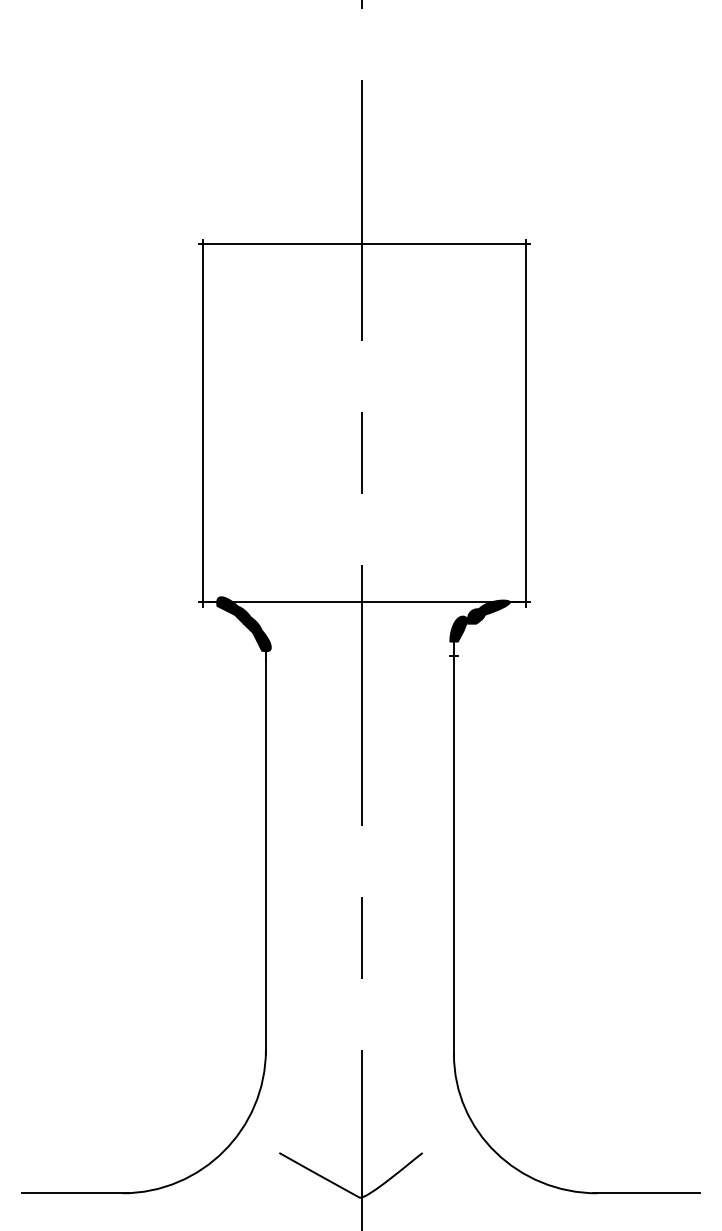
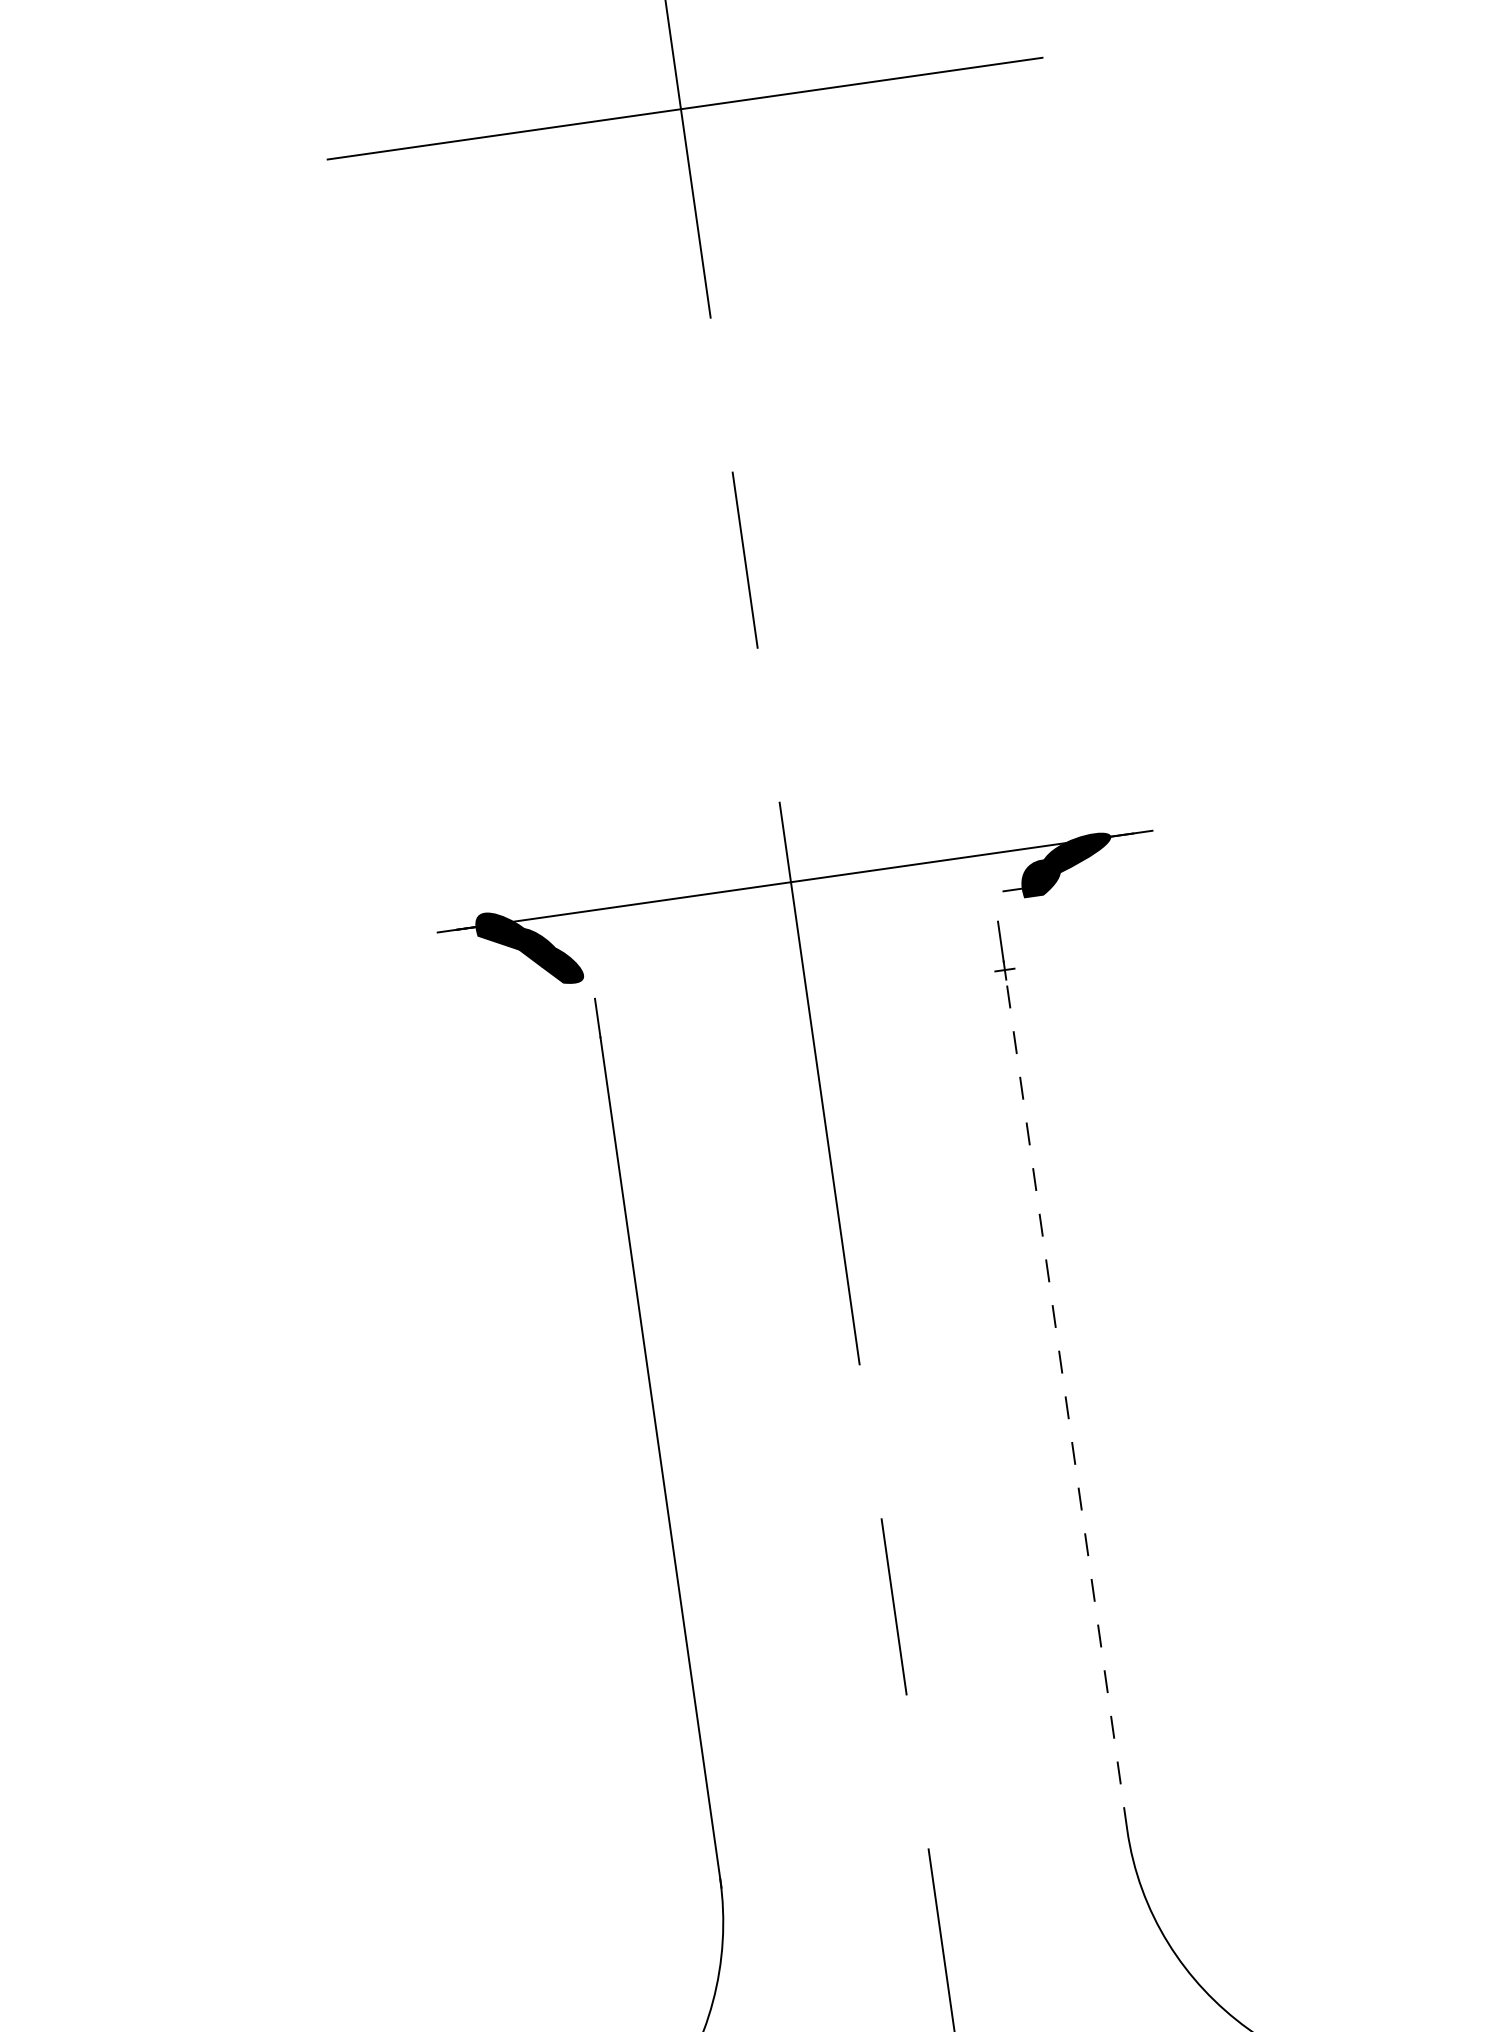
line: (203, 422) -> (392, 543), removed
line: (525, 422) -> (1087, 444), removed
fill: (458, 628) -> (1006, 909), removed
fill: (261, 638) -> (584, 991), removed
line: (453, 852) -> (1064, 1394), solid -> dashed

